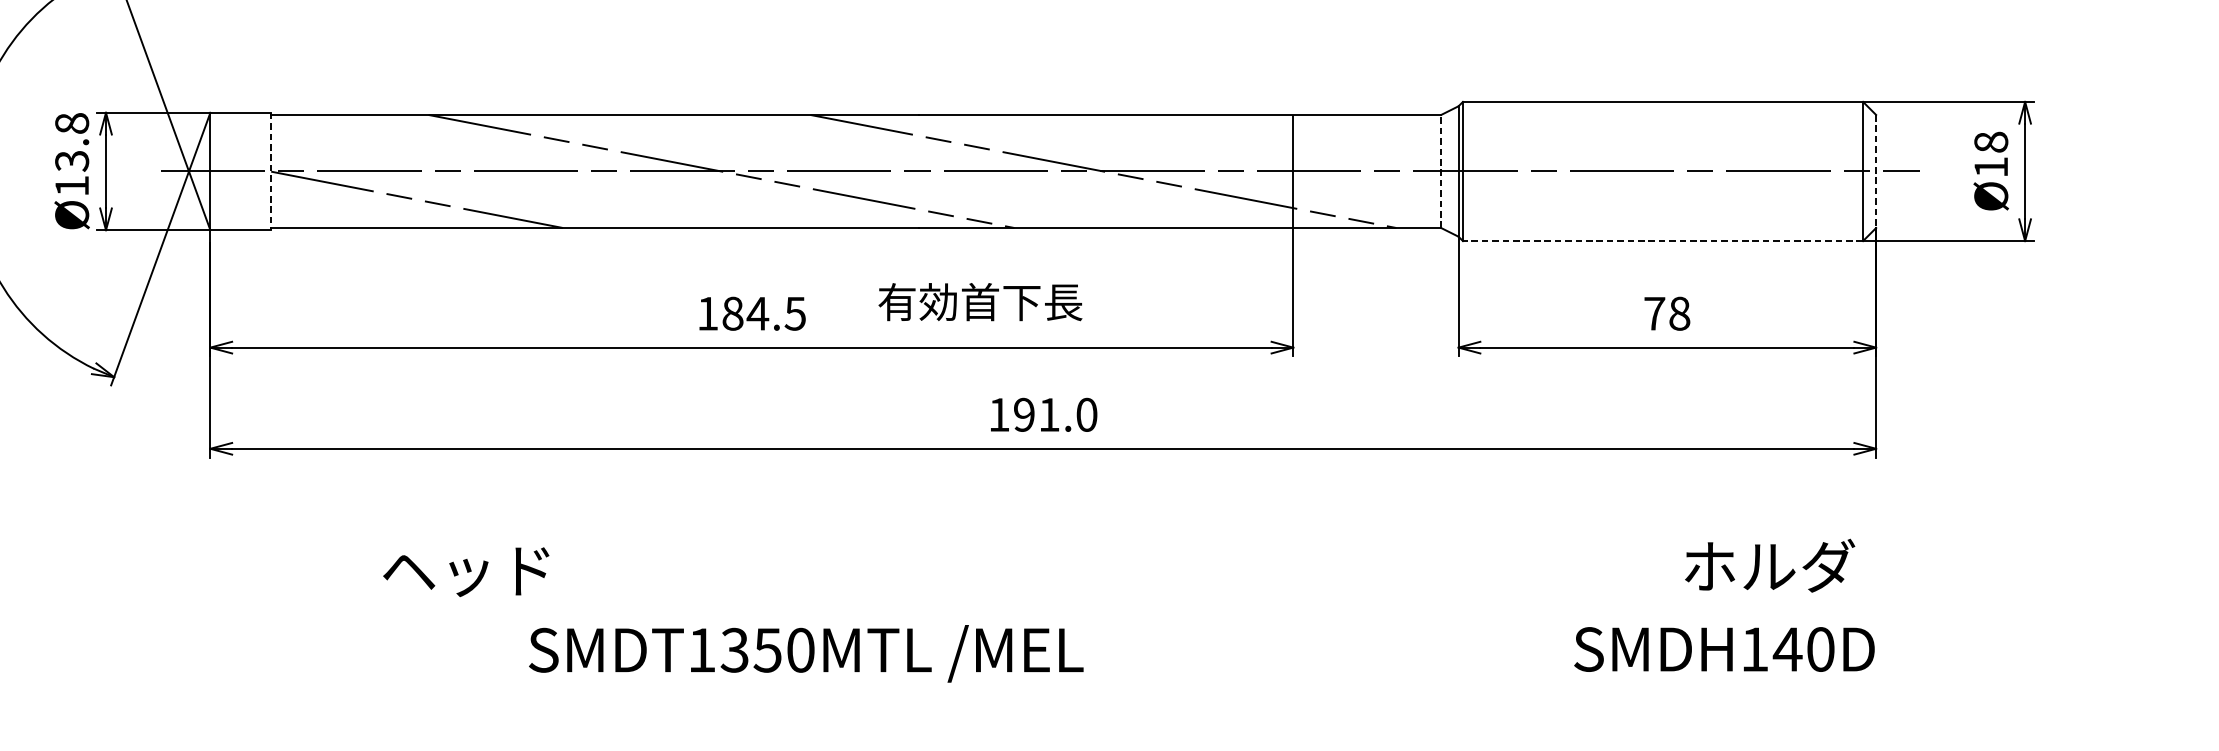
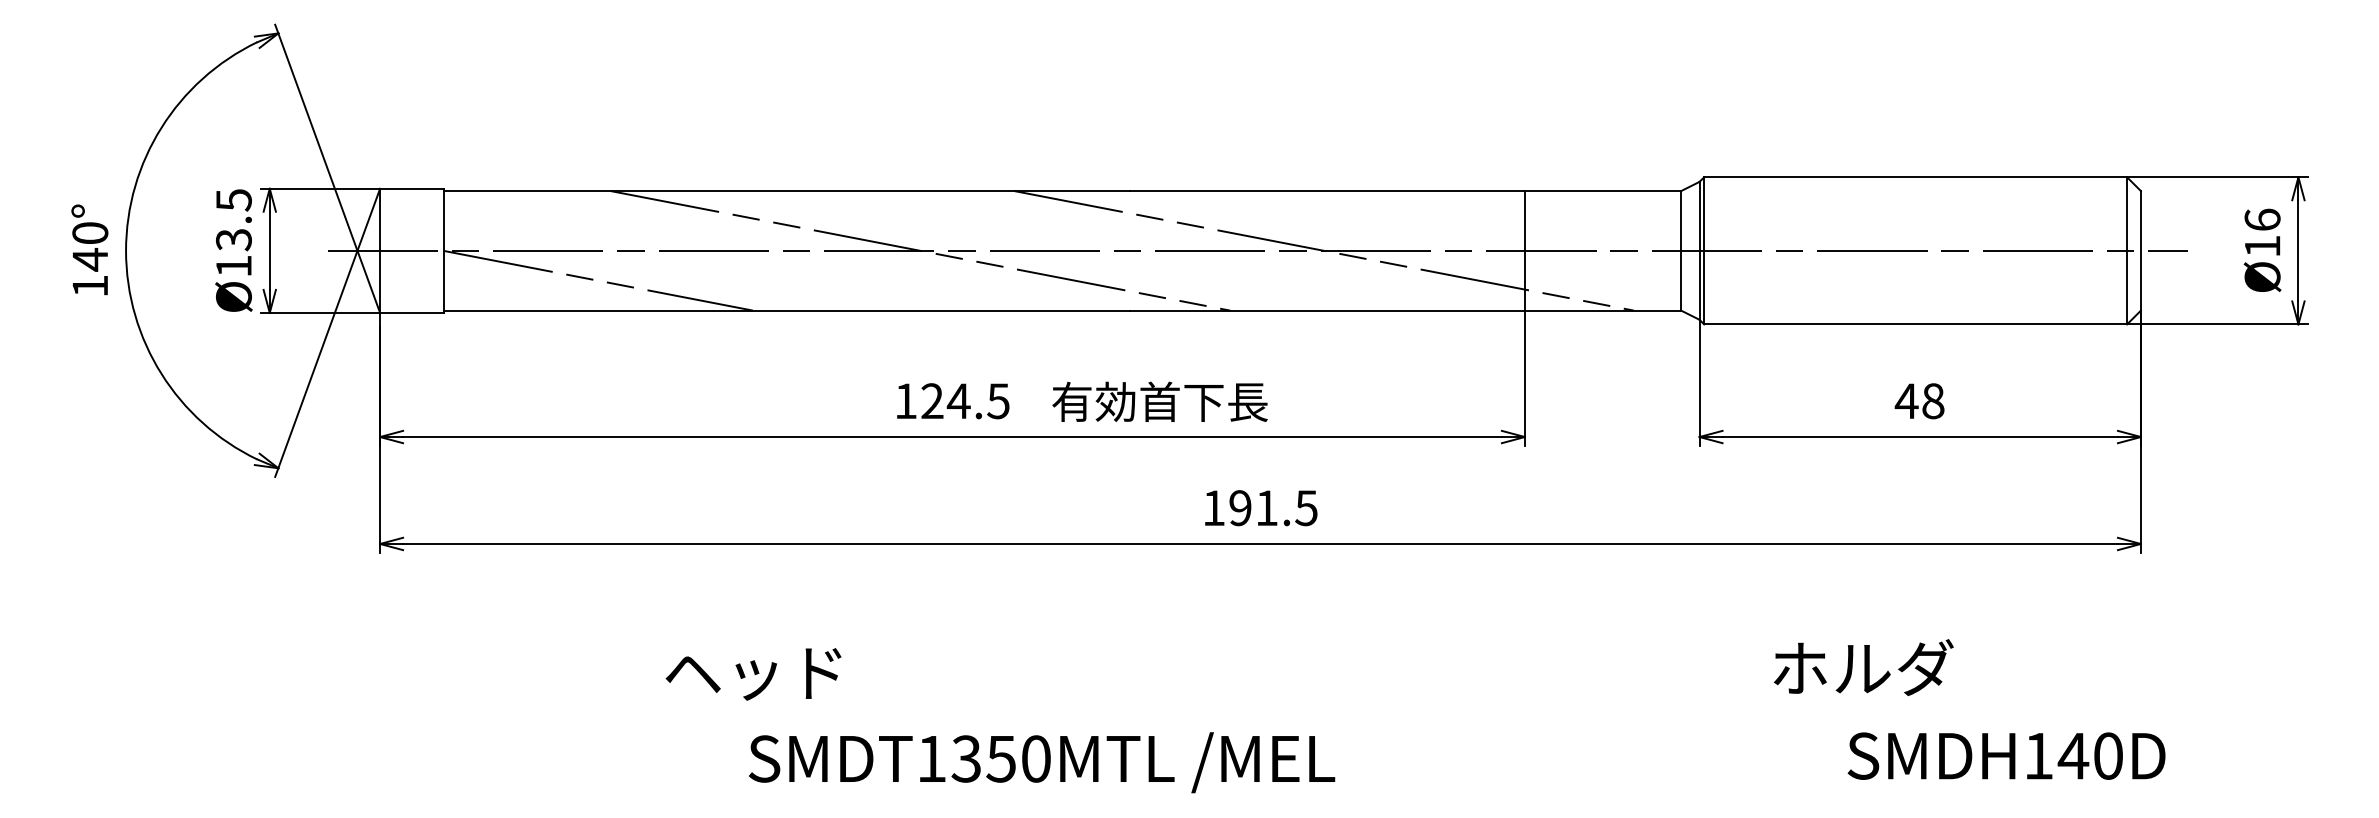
text: (71, 123) -> (233, 200), Ø13.8 -> Ø13.5
text: (1991, 141) -> (2262, 219), Ø18 -> Ø16
line: (1441, 171) -> (1681, 250), dashed -> solid
line: (1875, 171) -> (2140, 250), dashed -> solid
line: (271, 172) -> (444, 251), dashed -> solid
line: (1662, 241) -> (1915, 324), dashed -> solid
text: (979, 301) -> (1159, 401), moved
text: (1654, 313) -> (1906, 400), 78 -> 48
text: (732, 314) -> (932, 401), 184.5 -> 124.5
text: (1086, 415) -> (1306, 508), 191.0 -> 191.5
text: (1769, 565) -> (1863, 667), moved
text: (466, 572) -> (753, 674), moved
text: (1724, 648) -> (2006, 755), moved
text: (806, 653) -> (1042, 762), moved

